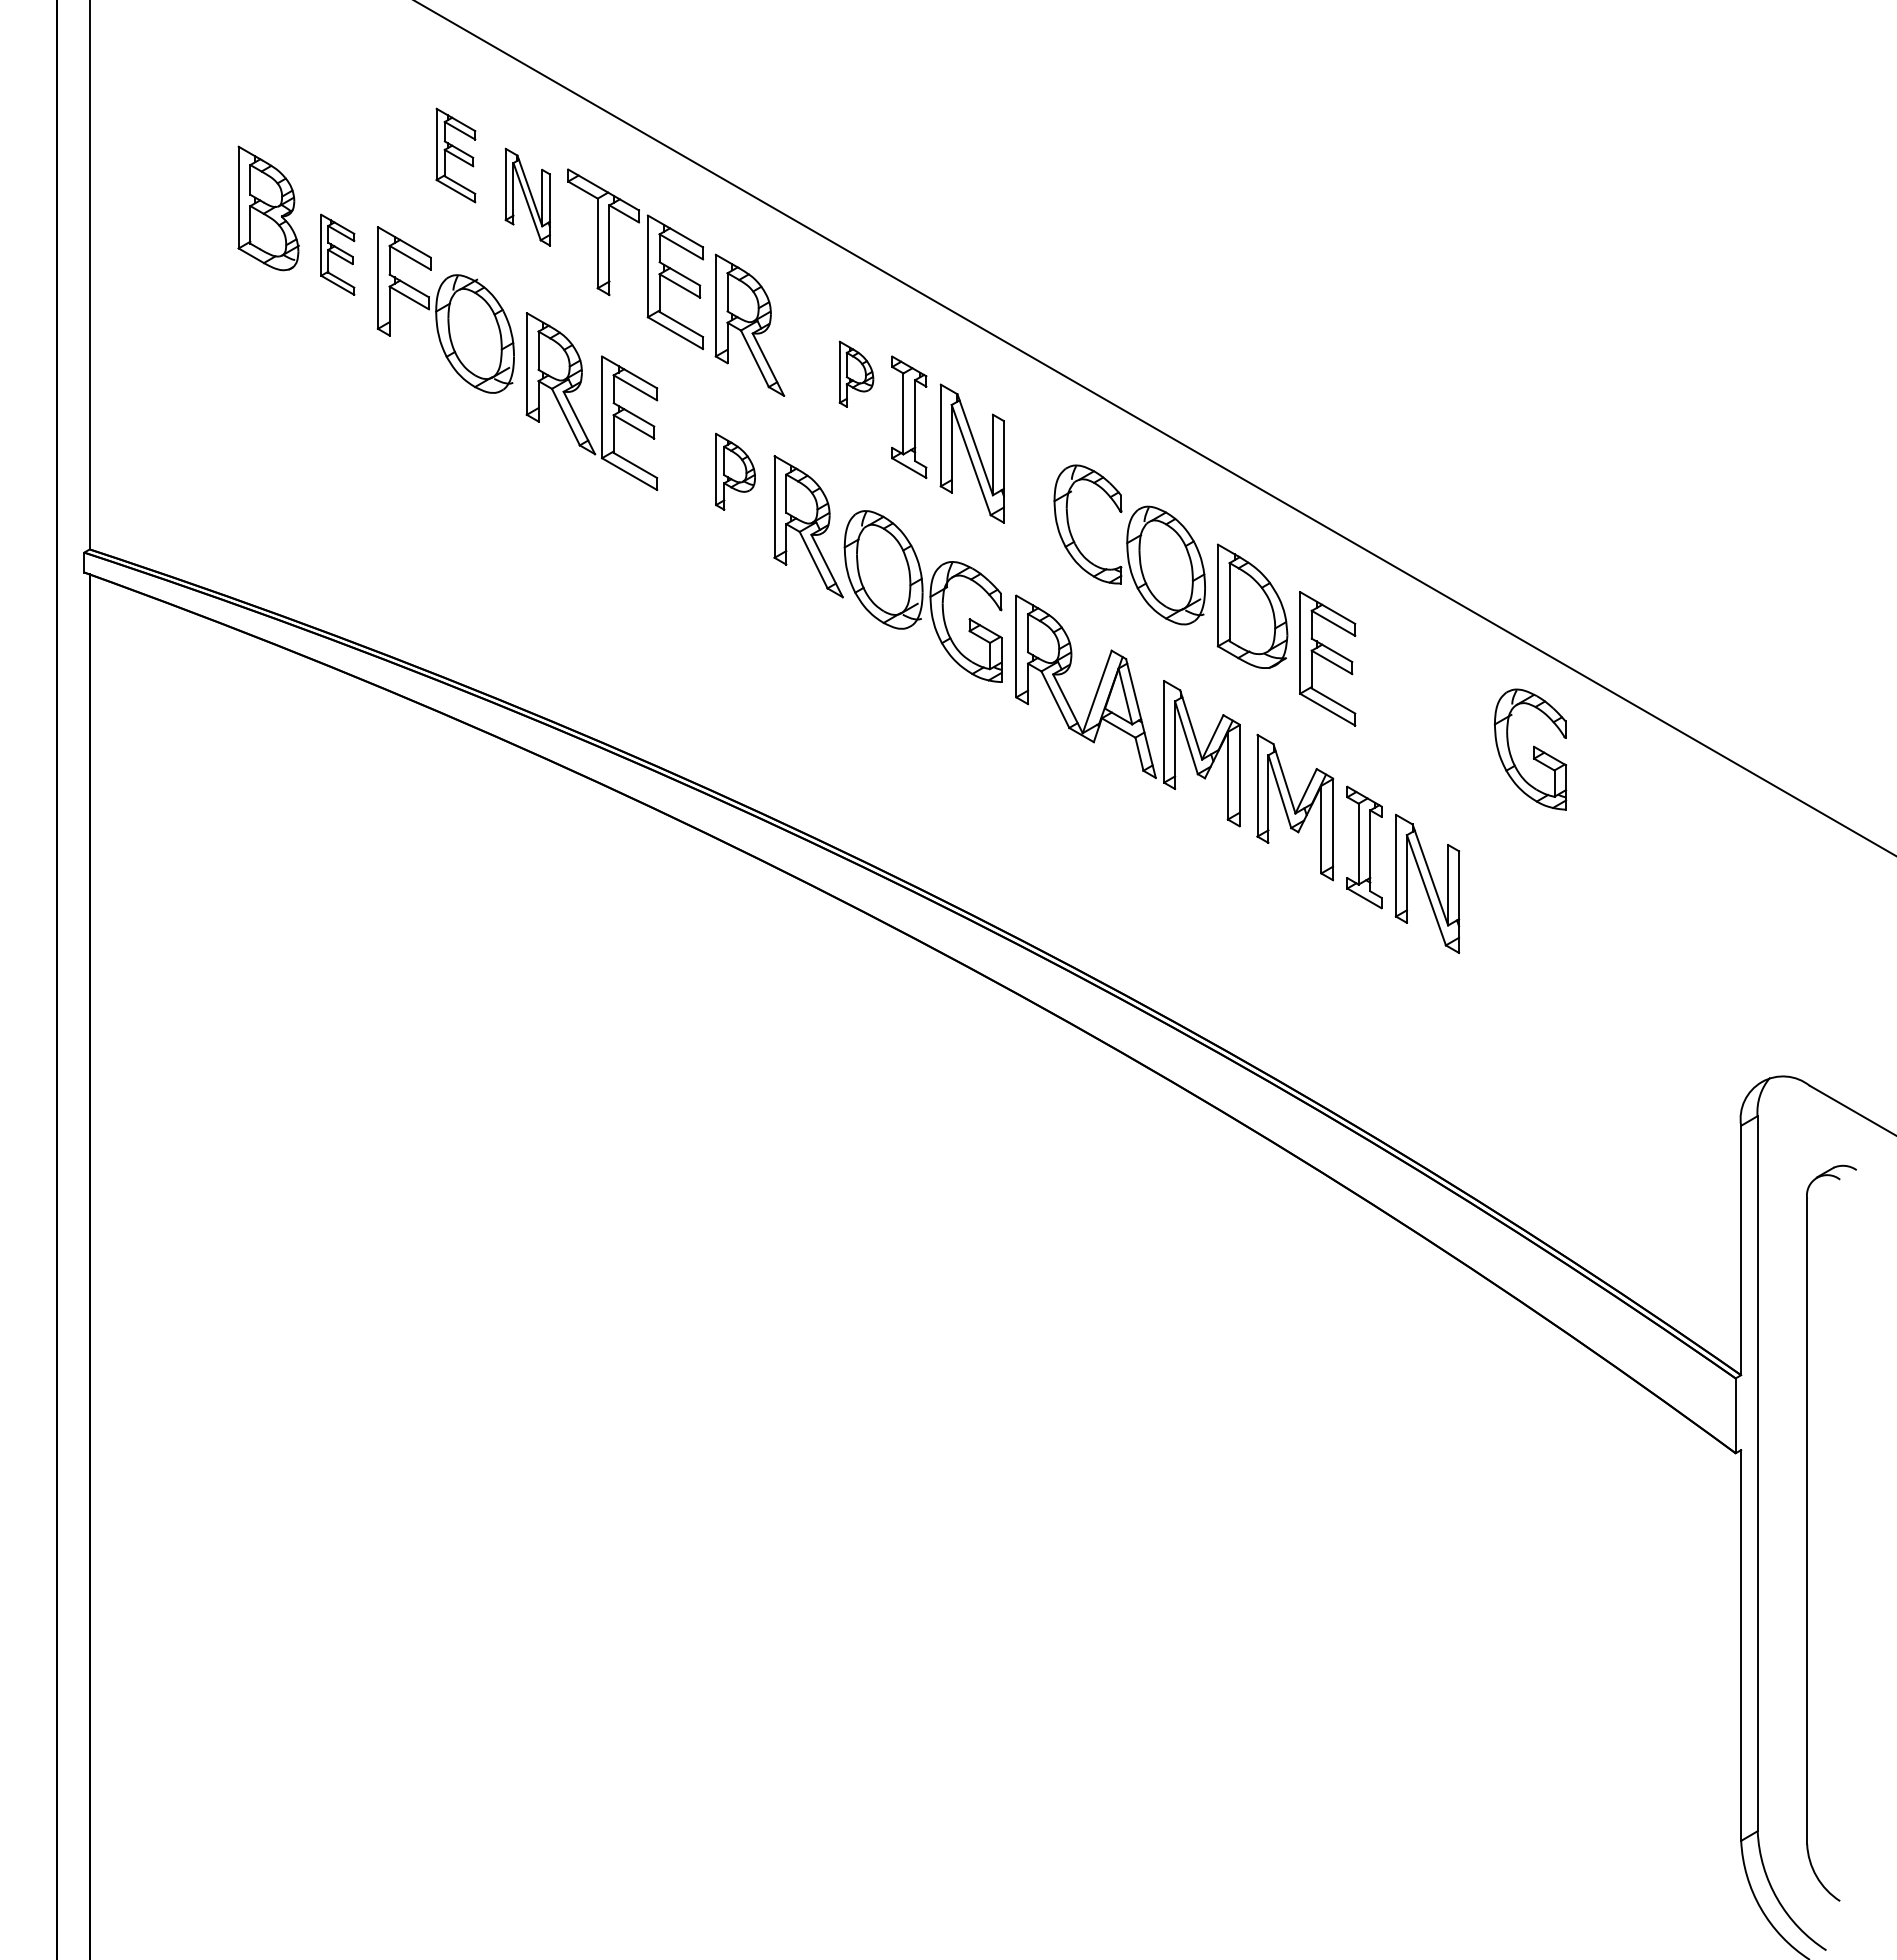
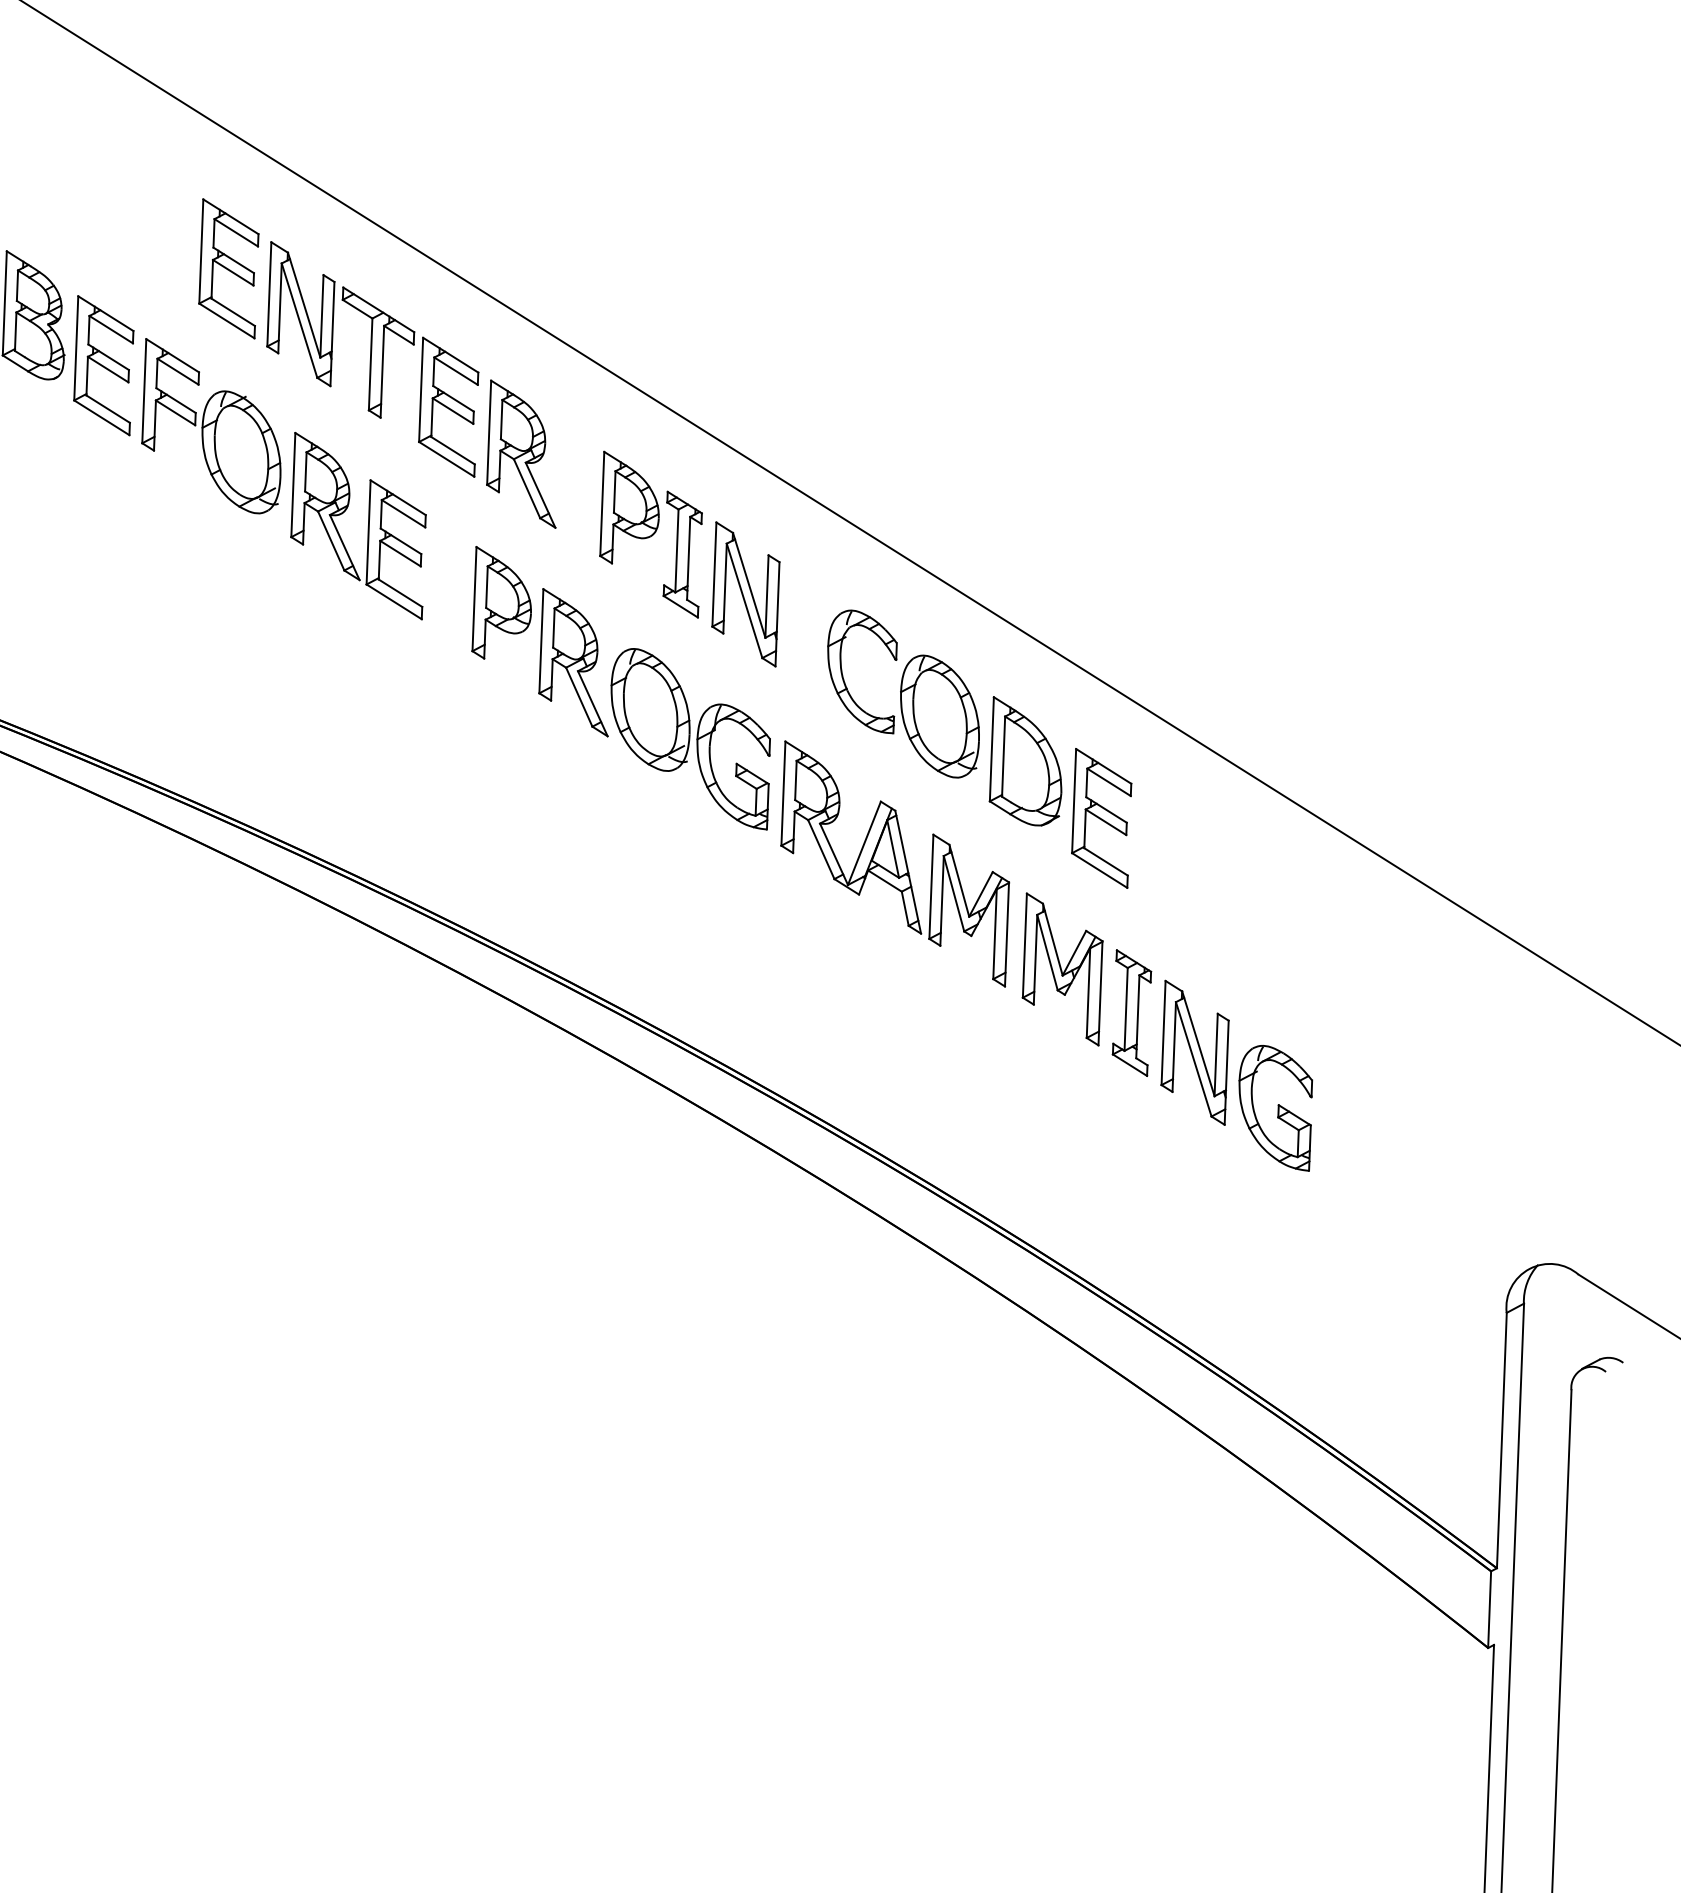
part: (455, 155) -> (228, 268), size x1.43
part: (527, 197) -> (300, 314), size x1.43
part: (337, 254) -> (103, 365), size x1.67
part: (856, 374) -> (630, 508), size x1.67
part: (735, 471) -> (502, 603), size x1.43
part: (1530, 749) -> (1275, 1107), moved

